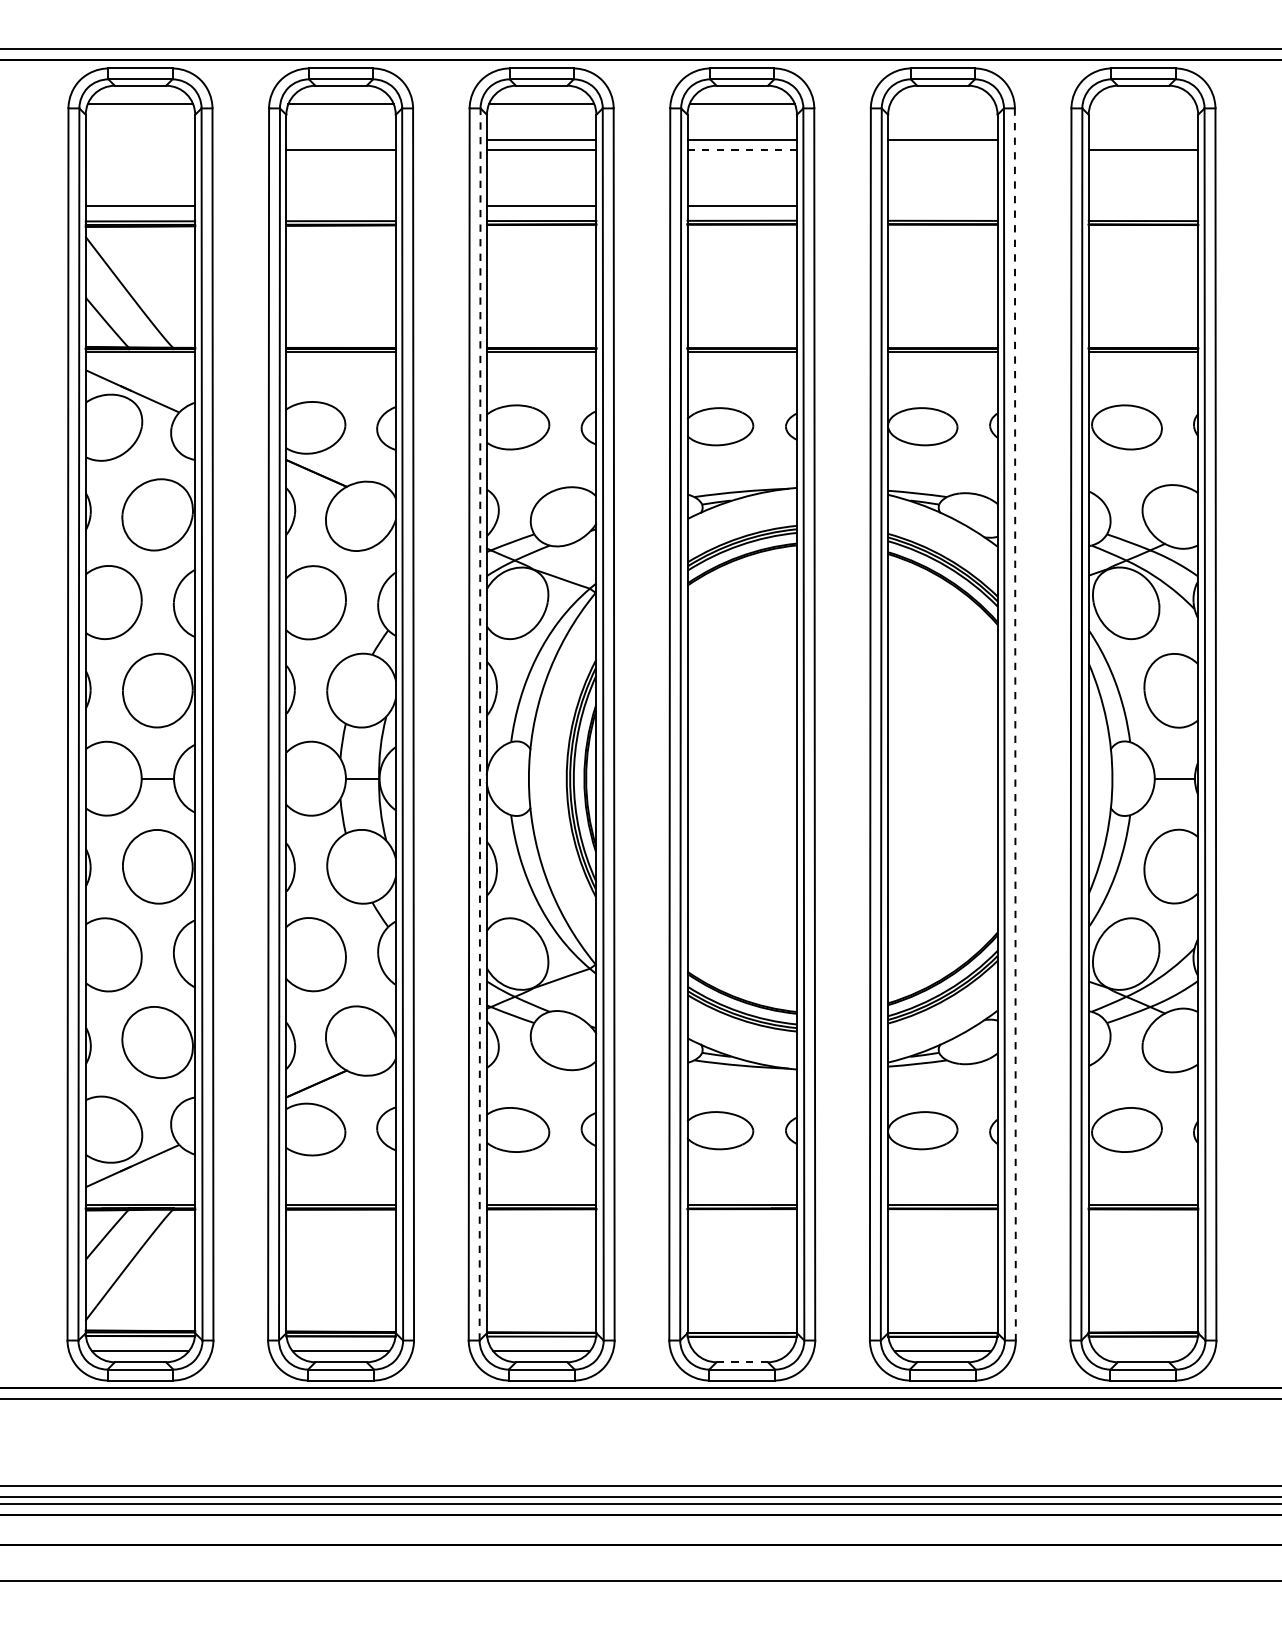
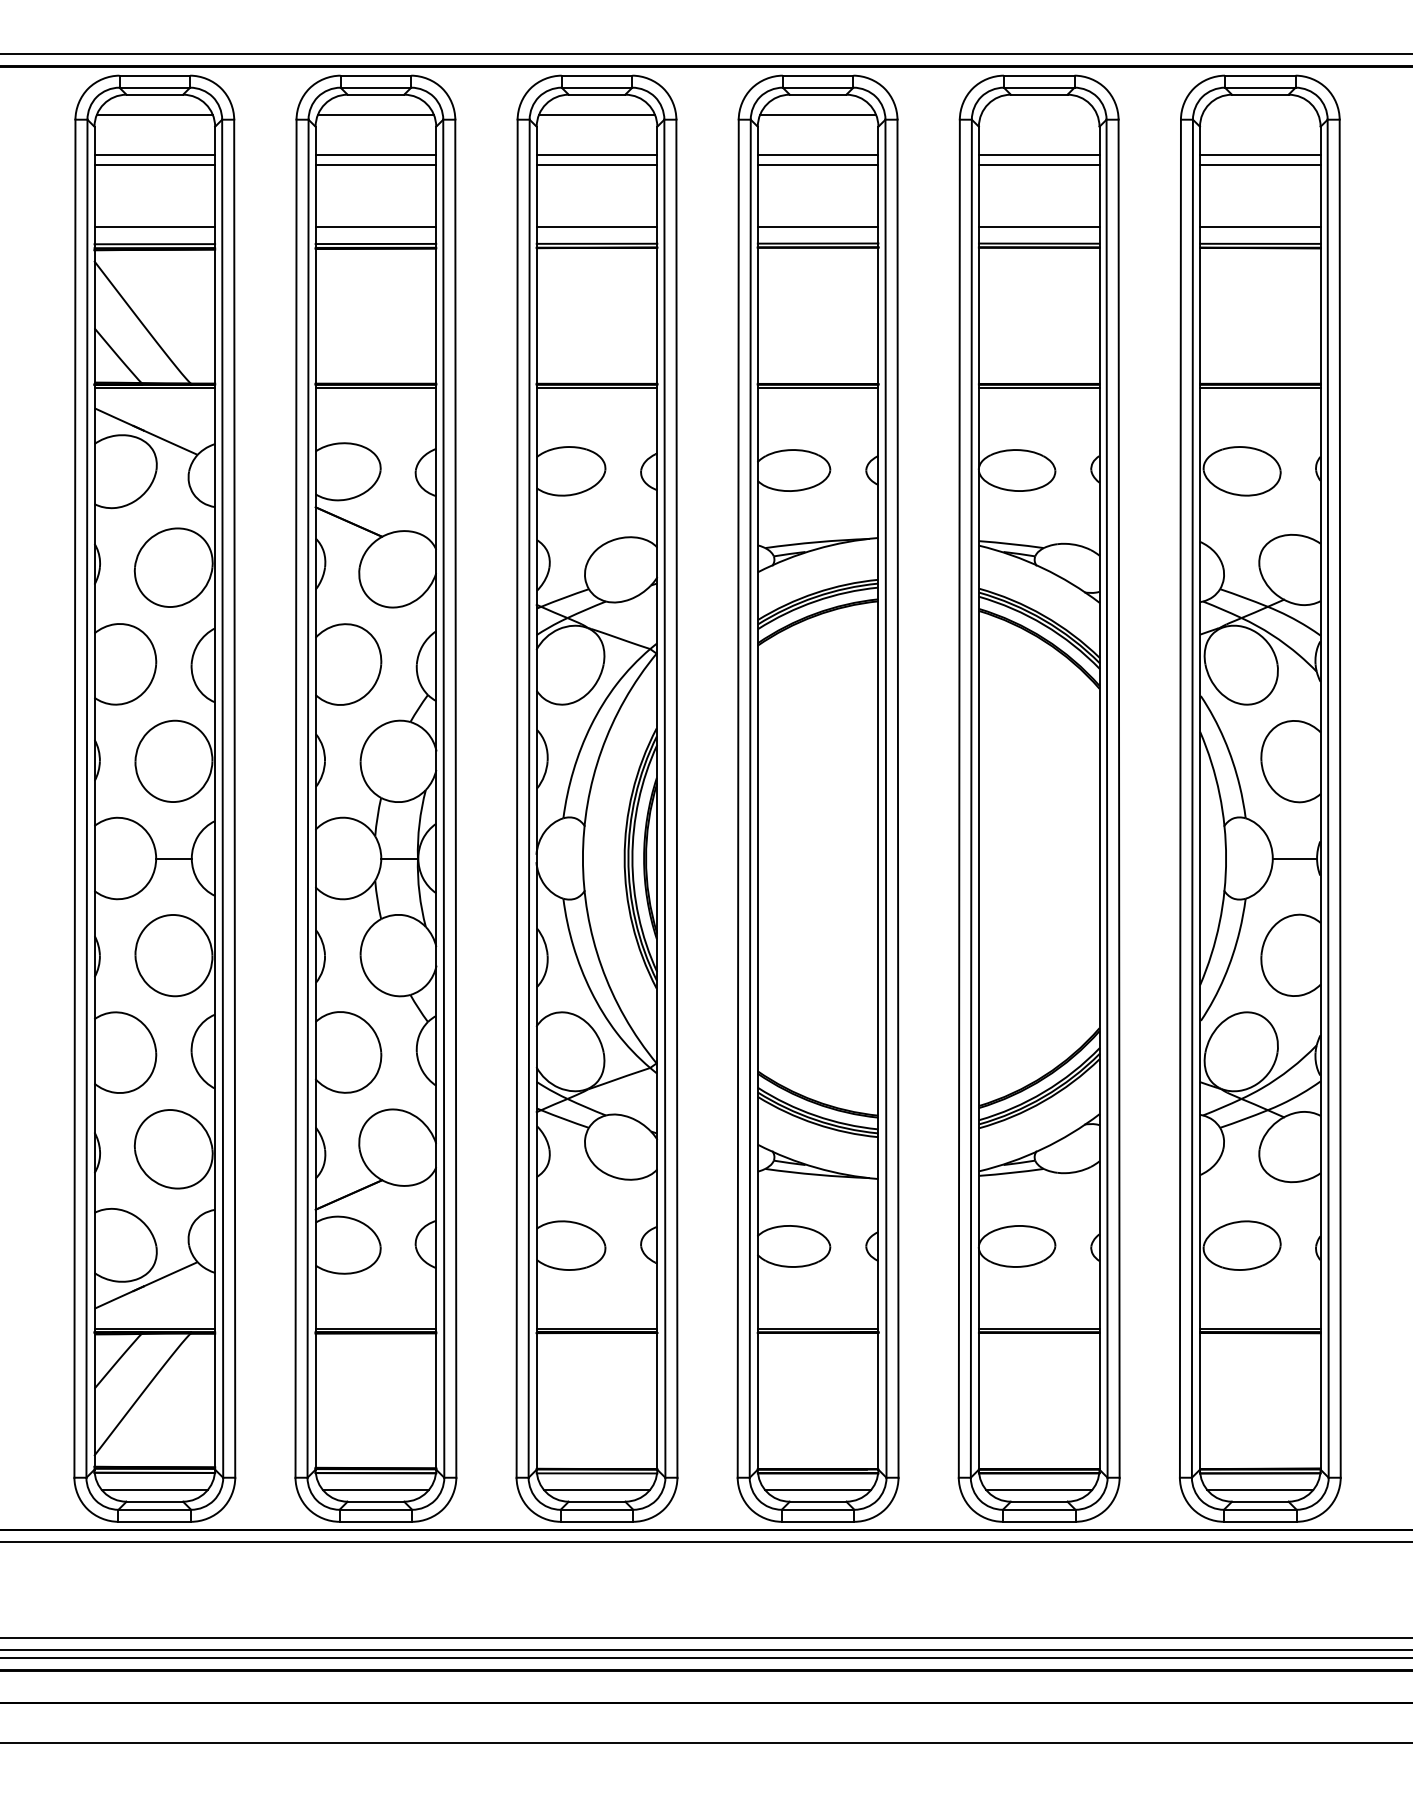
line: (140, 140) -> (154, 155), added
line: (340, 140) -> (375, 155), added
line: (1143, 140) -> (1260, 155), added
line: (140, 149) -> (154, 164), added
line: (742, 149) -> (818, 164), dashed -> solid
line: (942, 149) -> (1038, 164), added
line: (340, 206) -> (375, 227), added
line: (942, 206) -> (1038, 227), added
line: (1143, 206) -> (1260, 227), added
line: (480, 723) -> (529, 797), dashed -> solid
line: (1015, 724) -> (1119, 798), dashed -> solid
line: (742, 1351) -> (818, 1489), added
line: (1143, 1351) -> (1260, 1489), added
line: (742, 1362) -> (818, 1501), dashed -> solid

